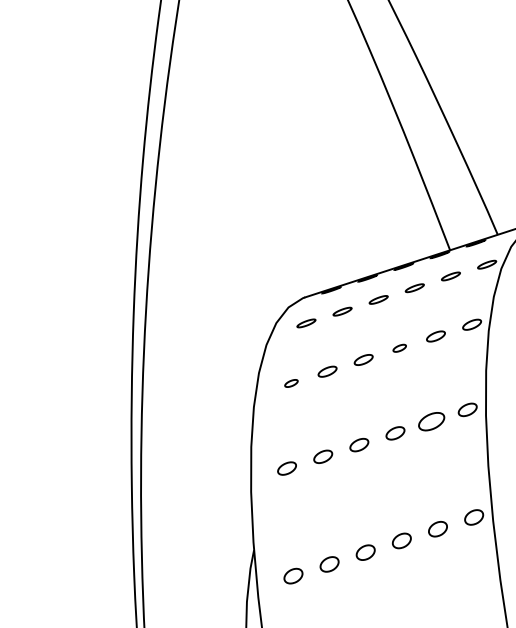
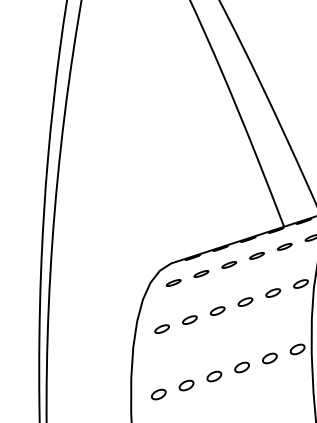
part: (399, 348) -> (245, 302), size x1.43
part: (291, 383) -> (162, 329), size x1.43
part: (431, 421) -> (269, 358), size x0.71

